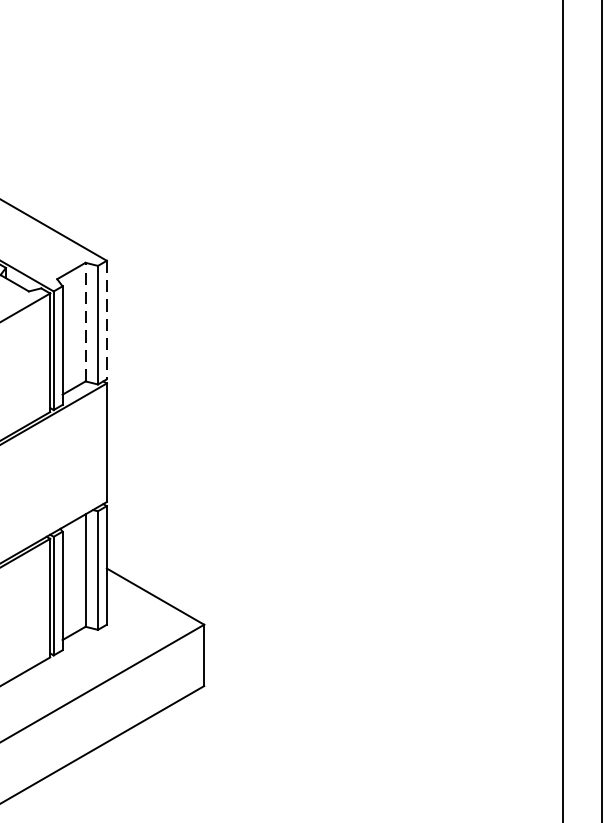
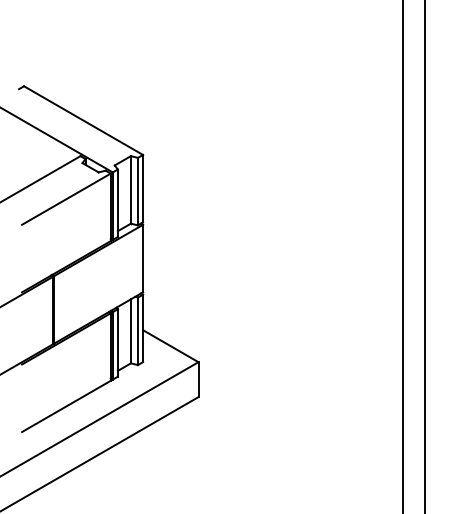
line: (107, 319) -> (143, 188), dashed -> solid
line: (84, 321) -> (130, 189), dashed -> solid

